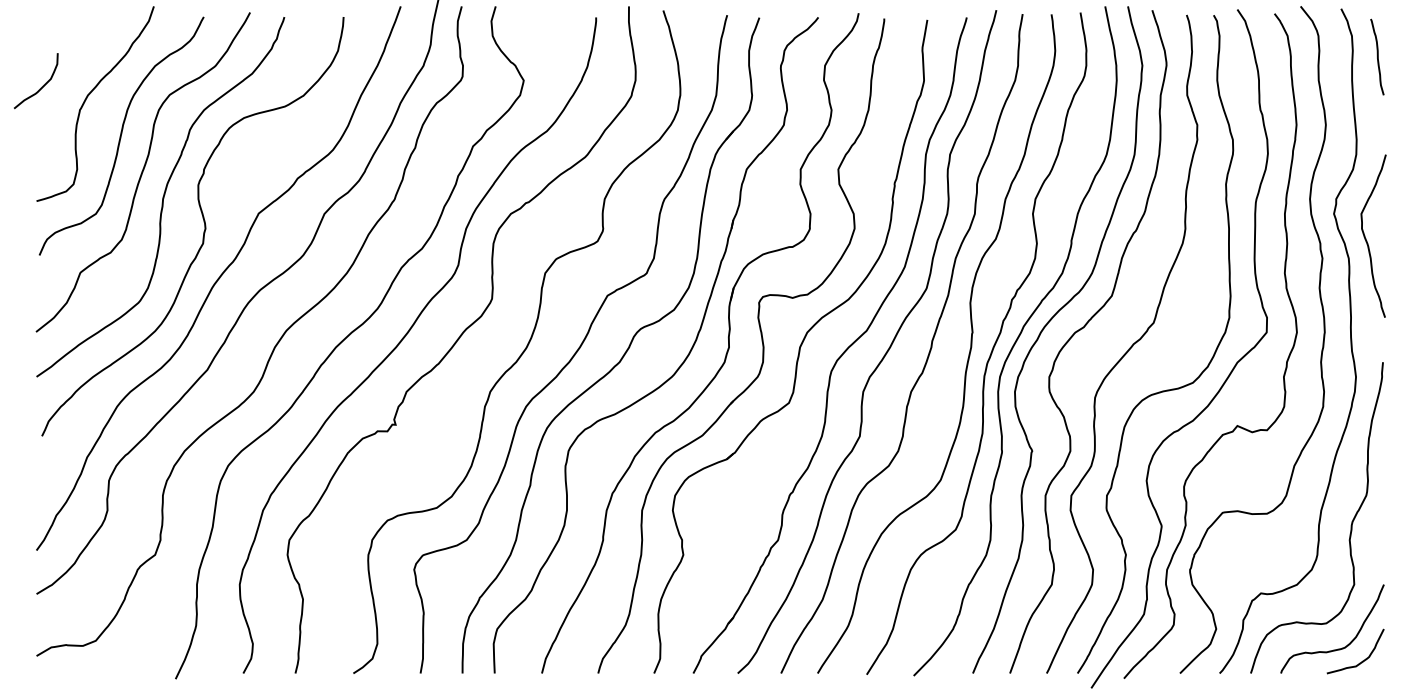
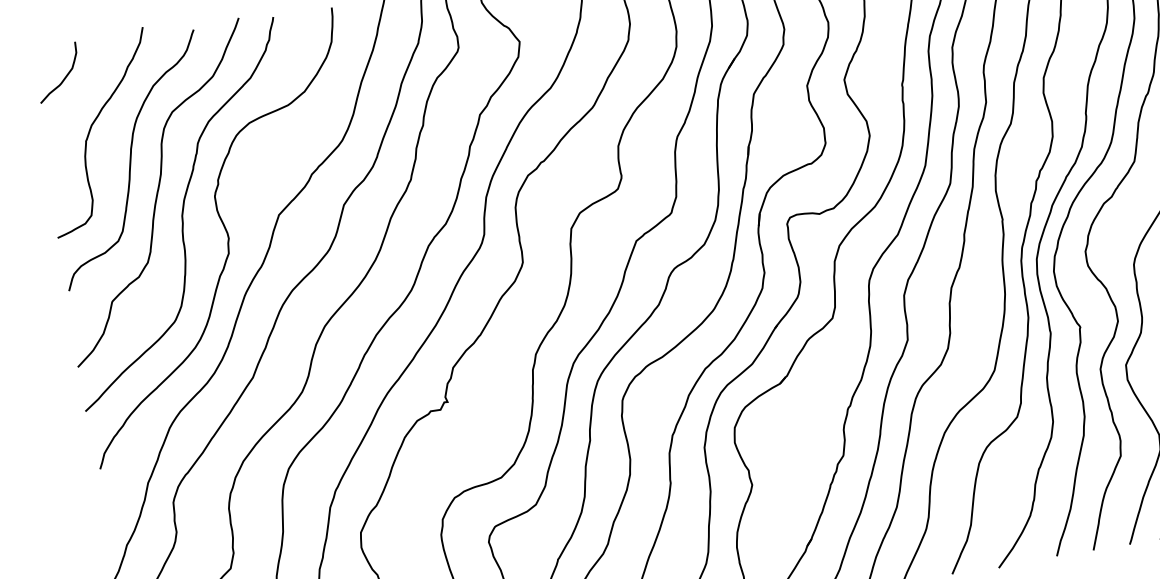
curve: (41, 86) -> (64, 77), moved

